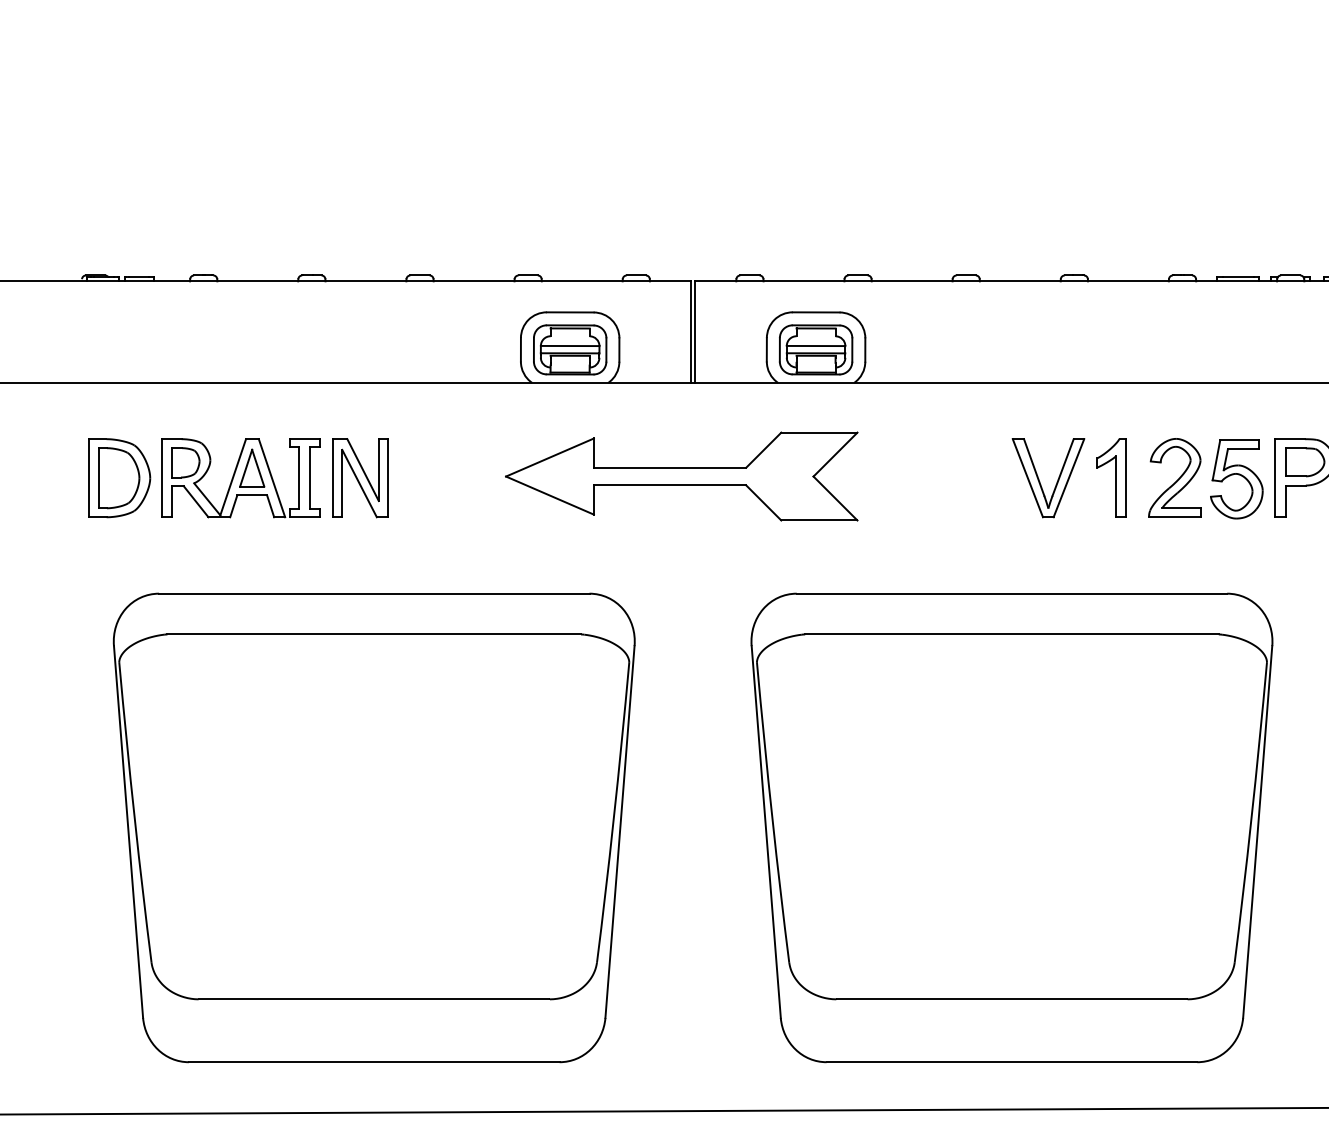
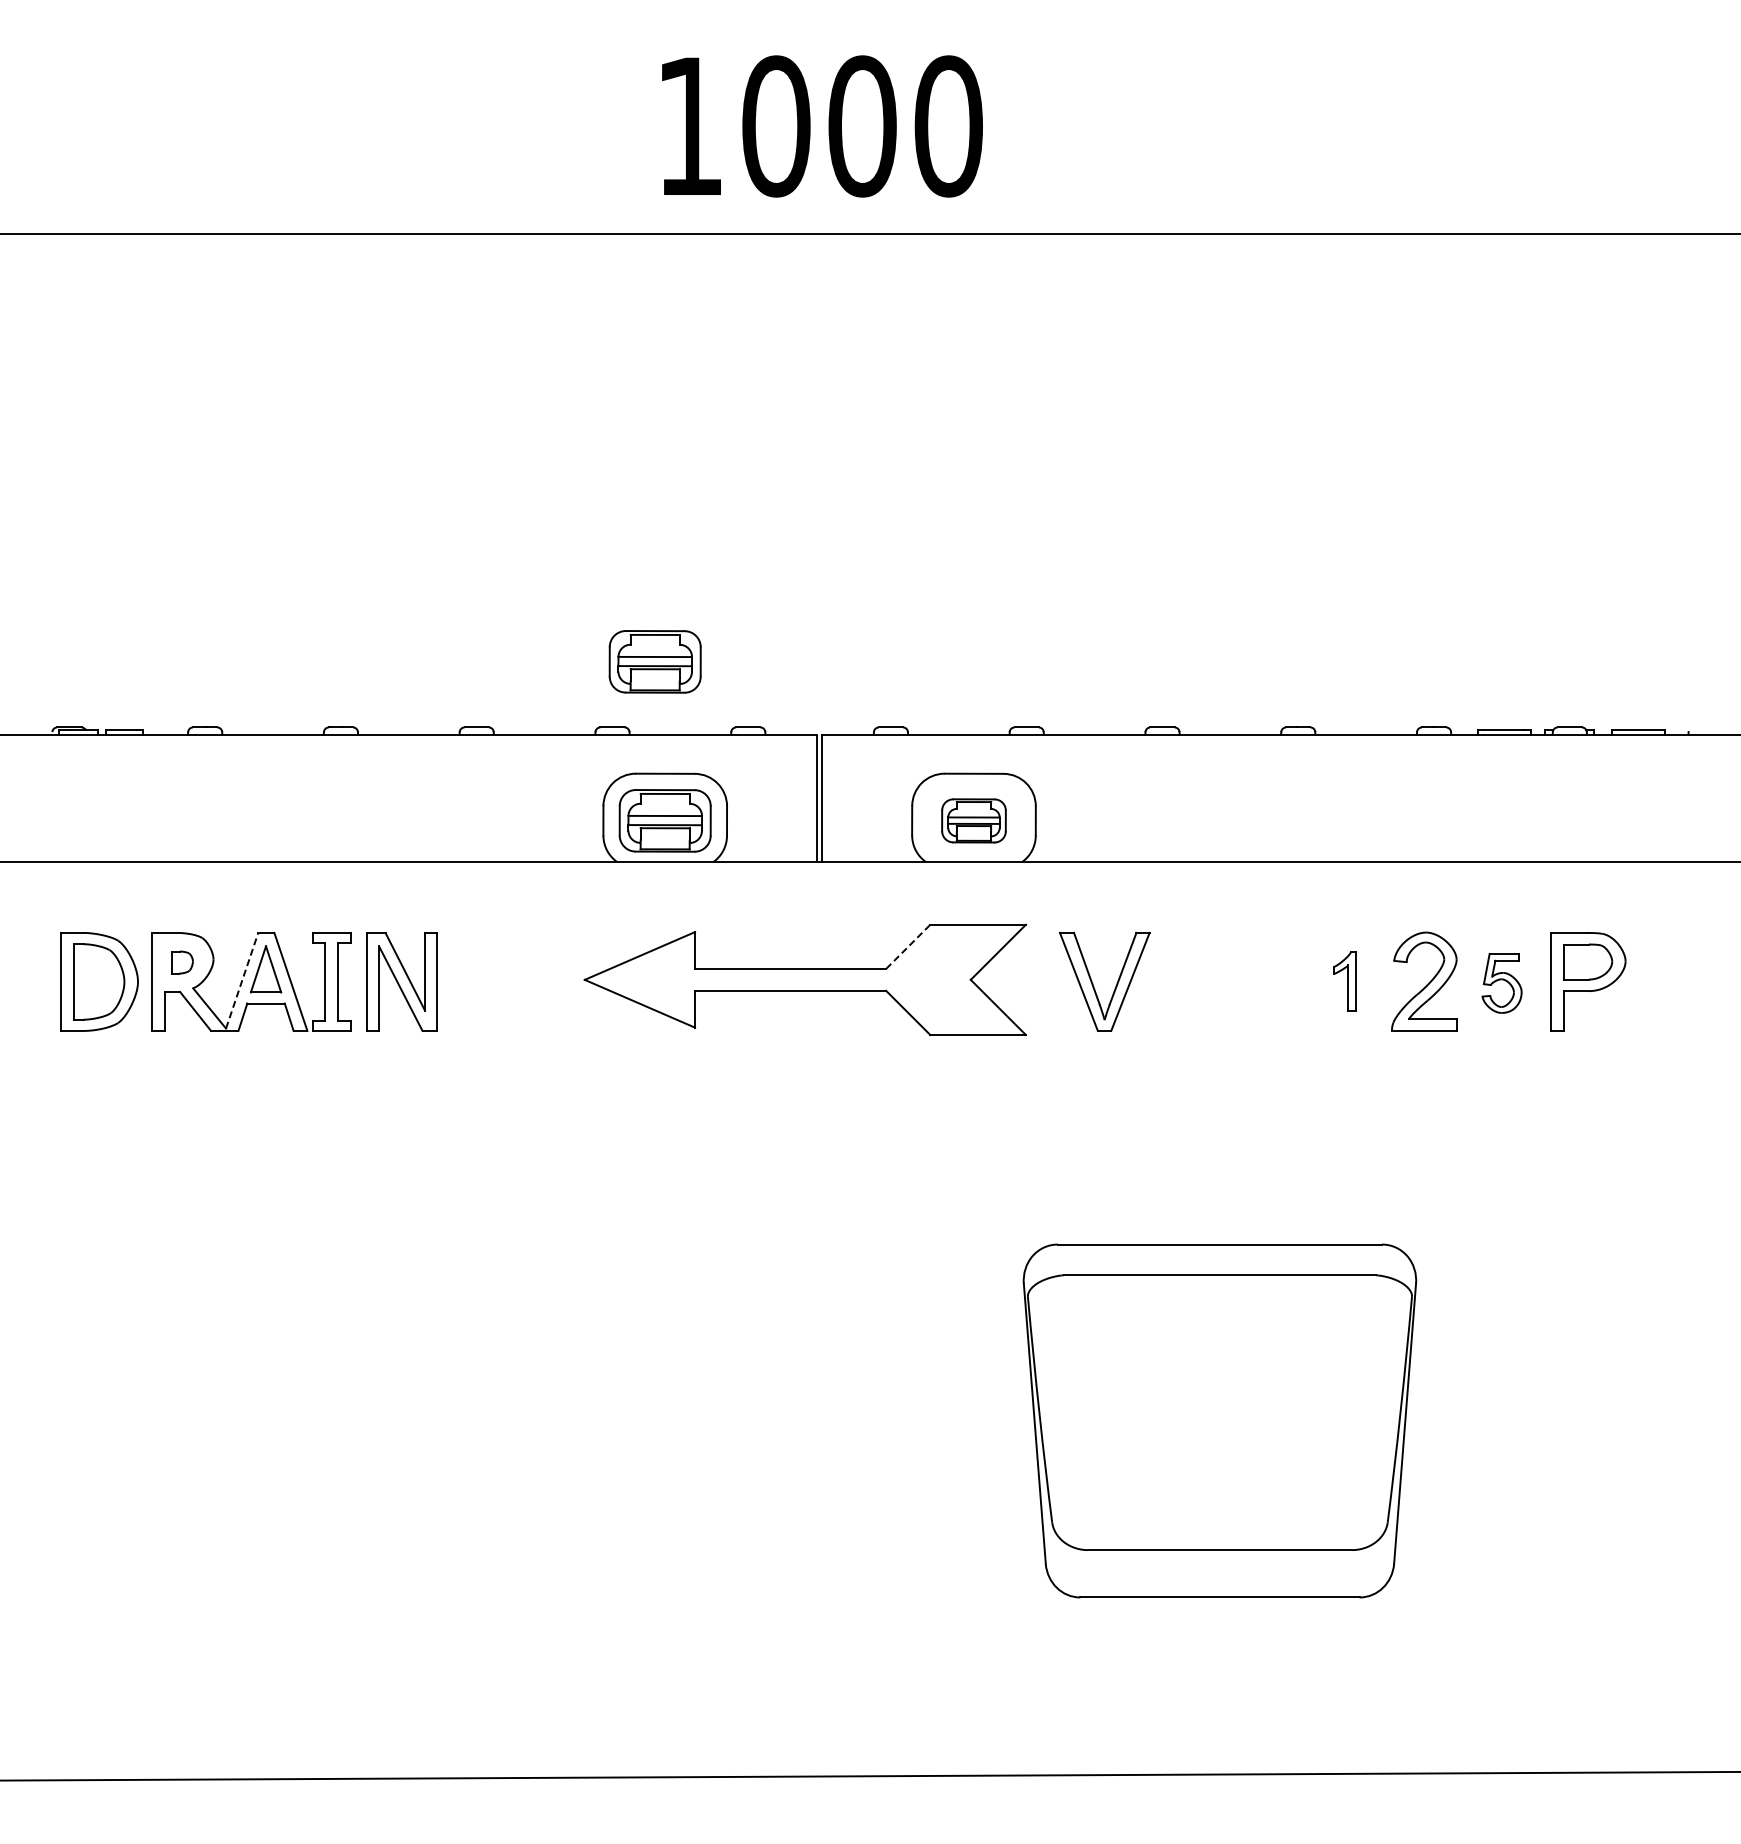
part: (561, 222) -> (654, 661), added
part: (815, 349) -> (973, 820), size x0.7
line: (763, 449) -> (908, 946), solid -> dashed
part: (185, 462) -> (182, 962), size x0.6
line: (233, 477) -> (242, 980), solid -> dashed
part: (1111, 477) -> (1344, 981), size x0.6
part: (1039, 479) -> (1093, 983), moved
part: (1236, 479) -> (1501, 983), size x0.6
part: (374, 827) -> (419, 1420), removed
part: (1011, 827) -> (1219, 1420), size x0.6

